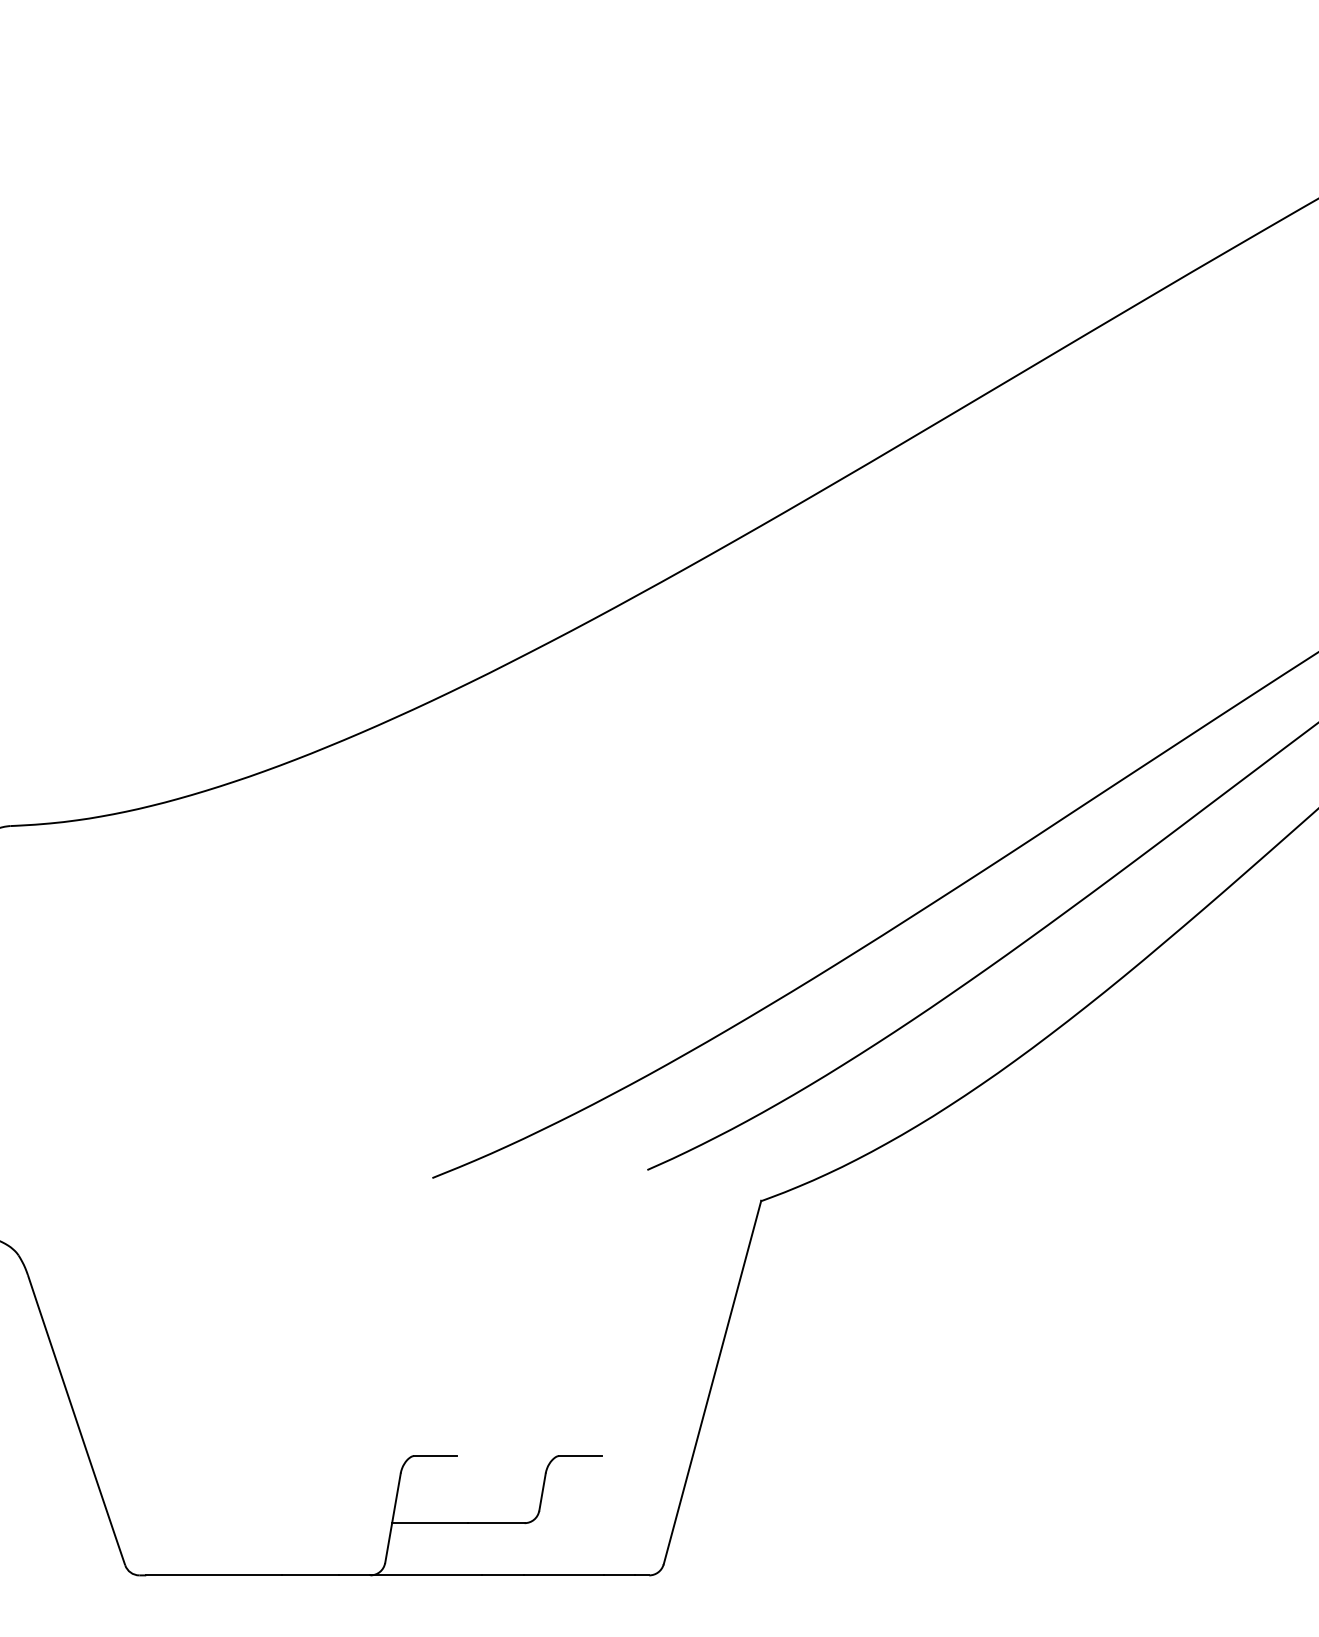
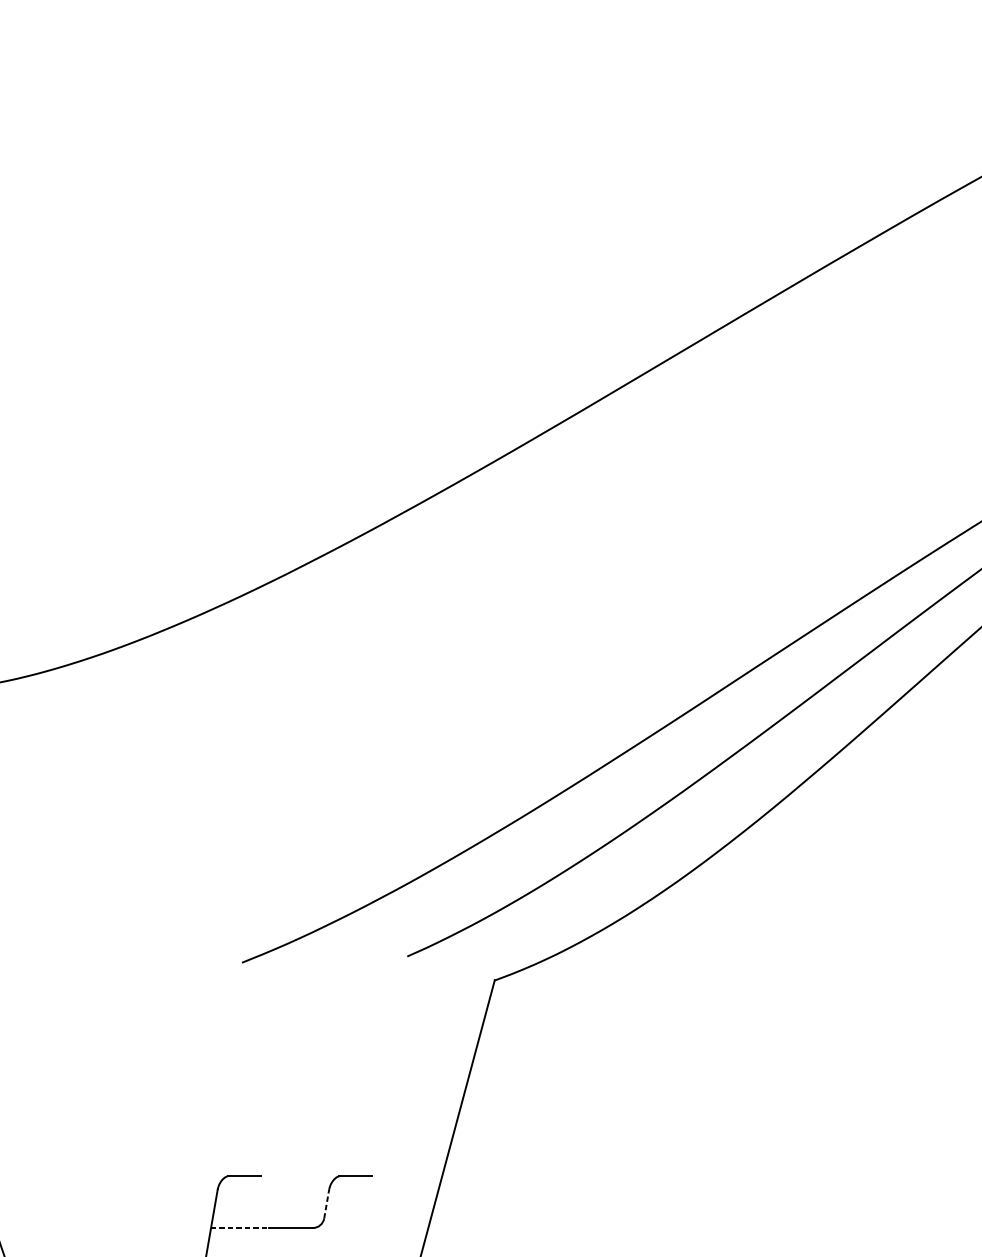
line: (542, 1492) -> (326, 1204), solid -> dashed
line: (429, 1523) -> (239, 1228), solid -> dashed

